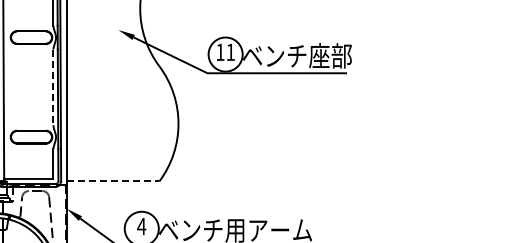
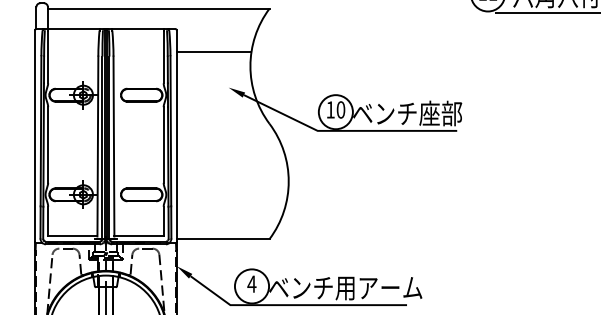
text: (230, 51) -> (340, 109), 11 -> 10
line: (53, 87) -> (163, 145), dashed -> solid
line: (113, 181) -> (223, 239), dashed -> solid

